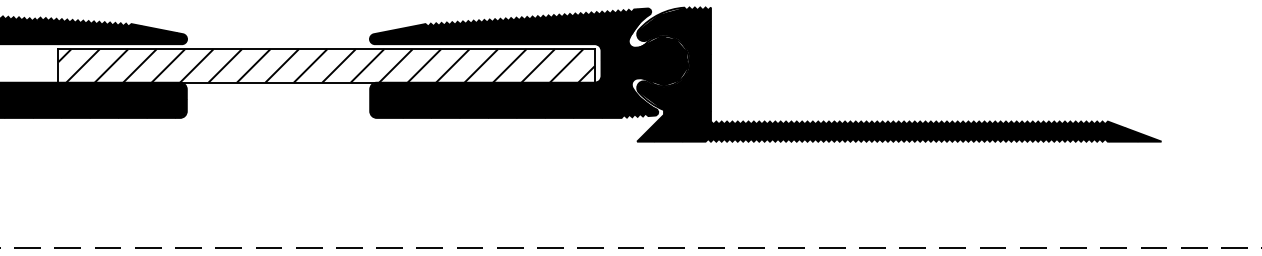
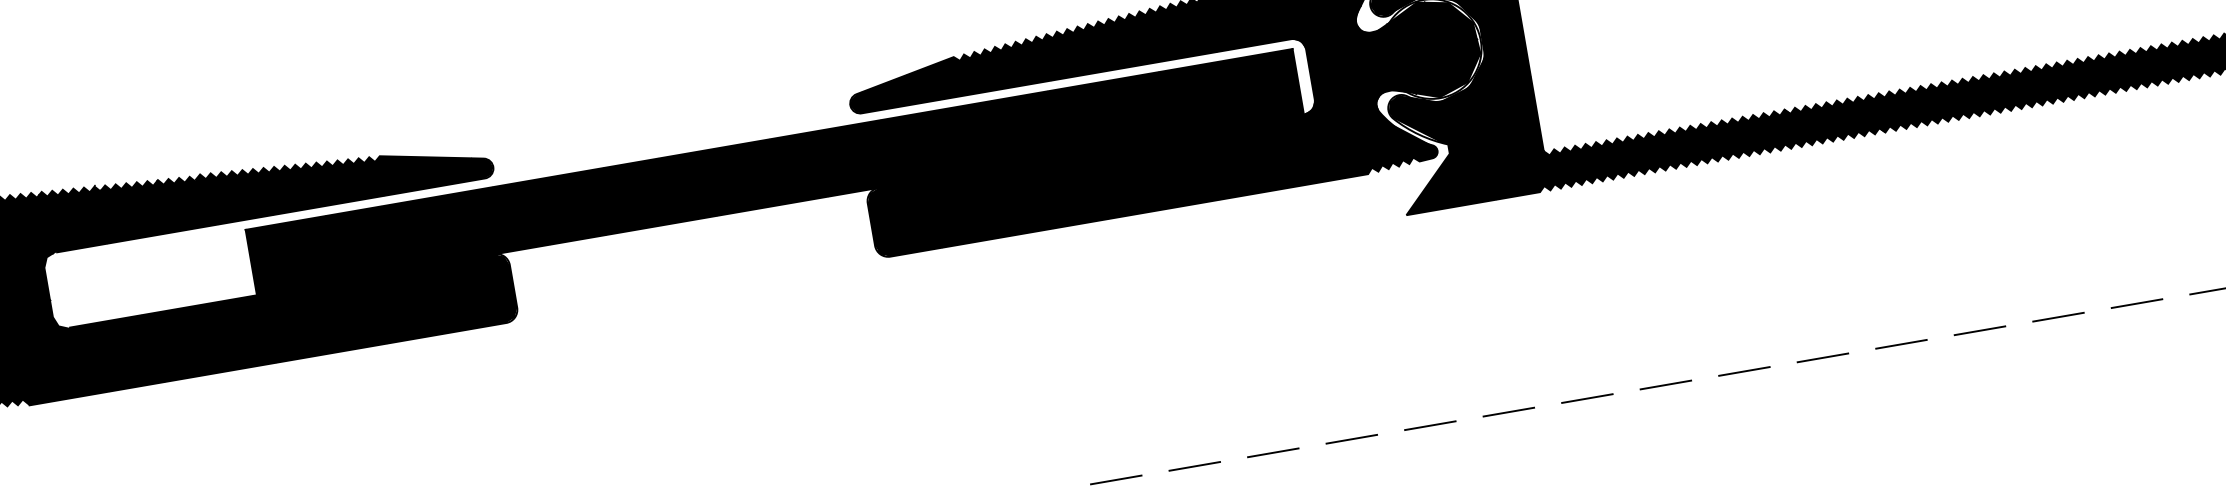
fill: (326, 65) -> (774, 171), added

